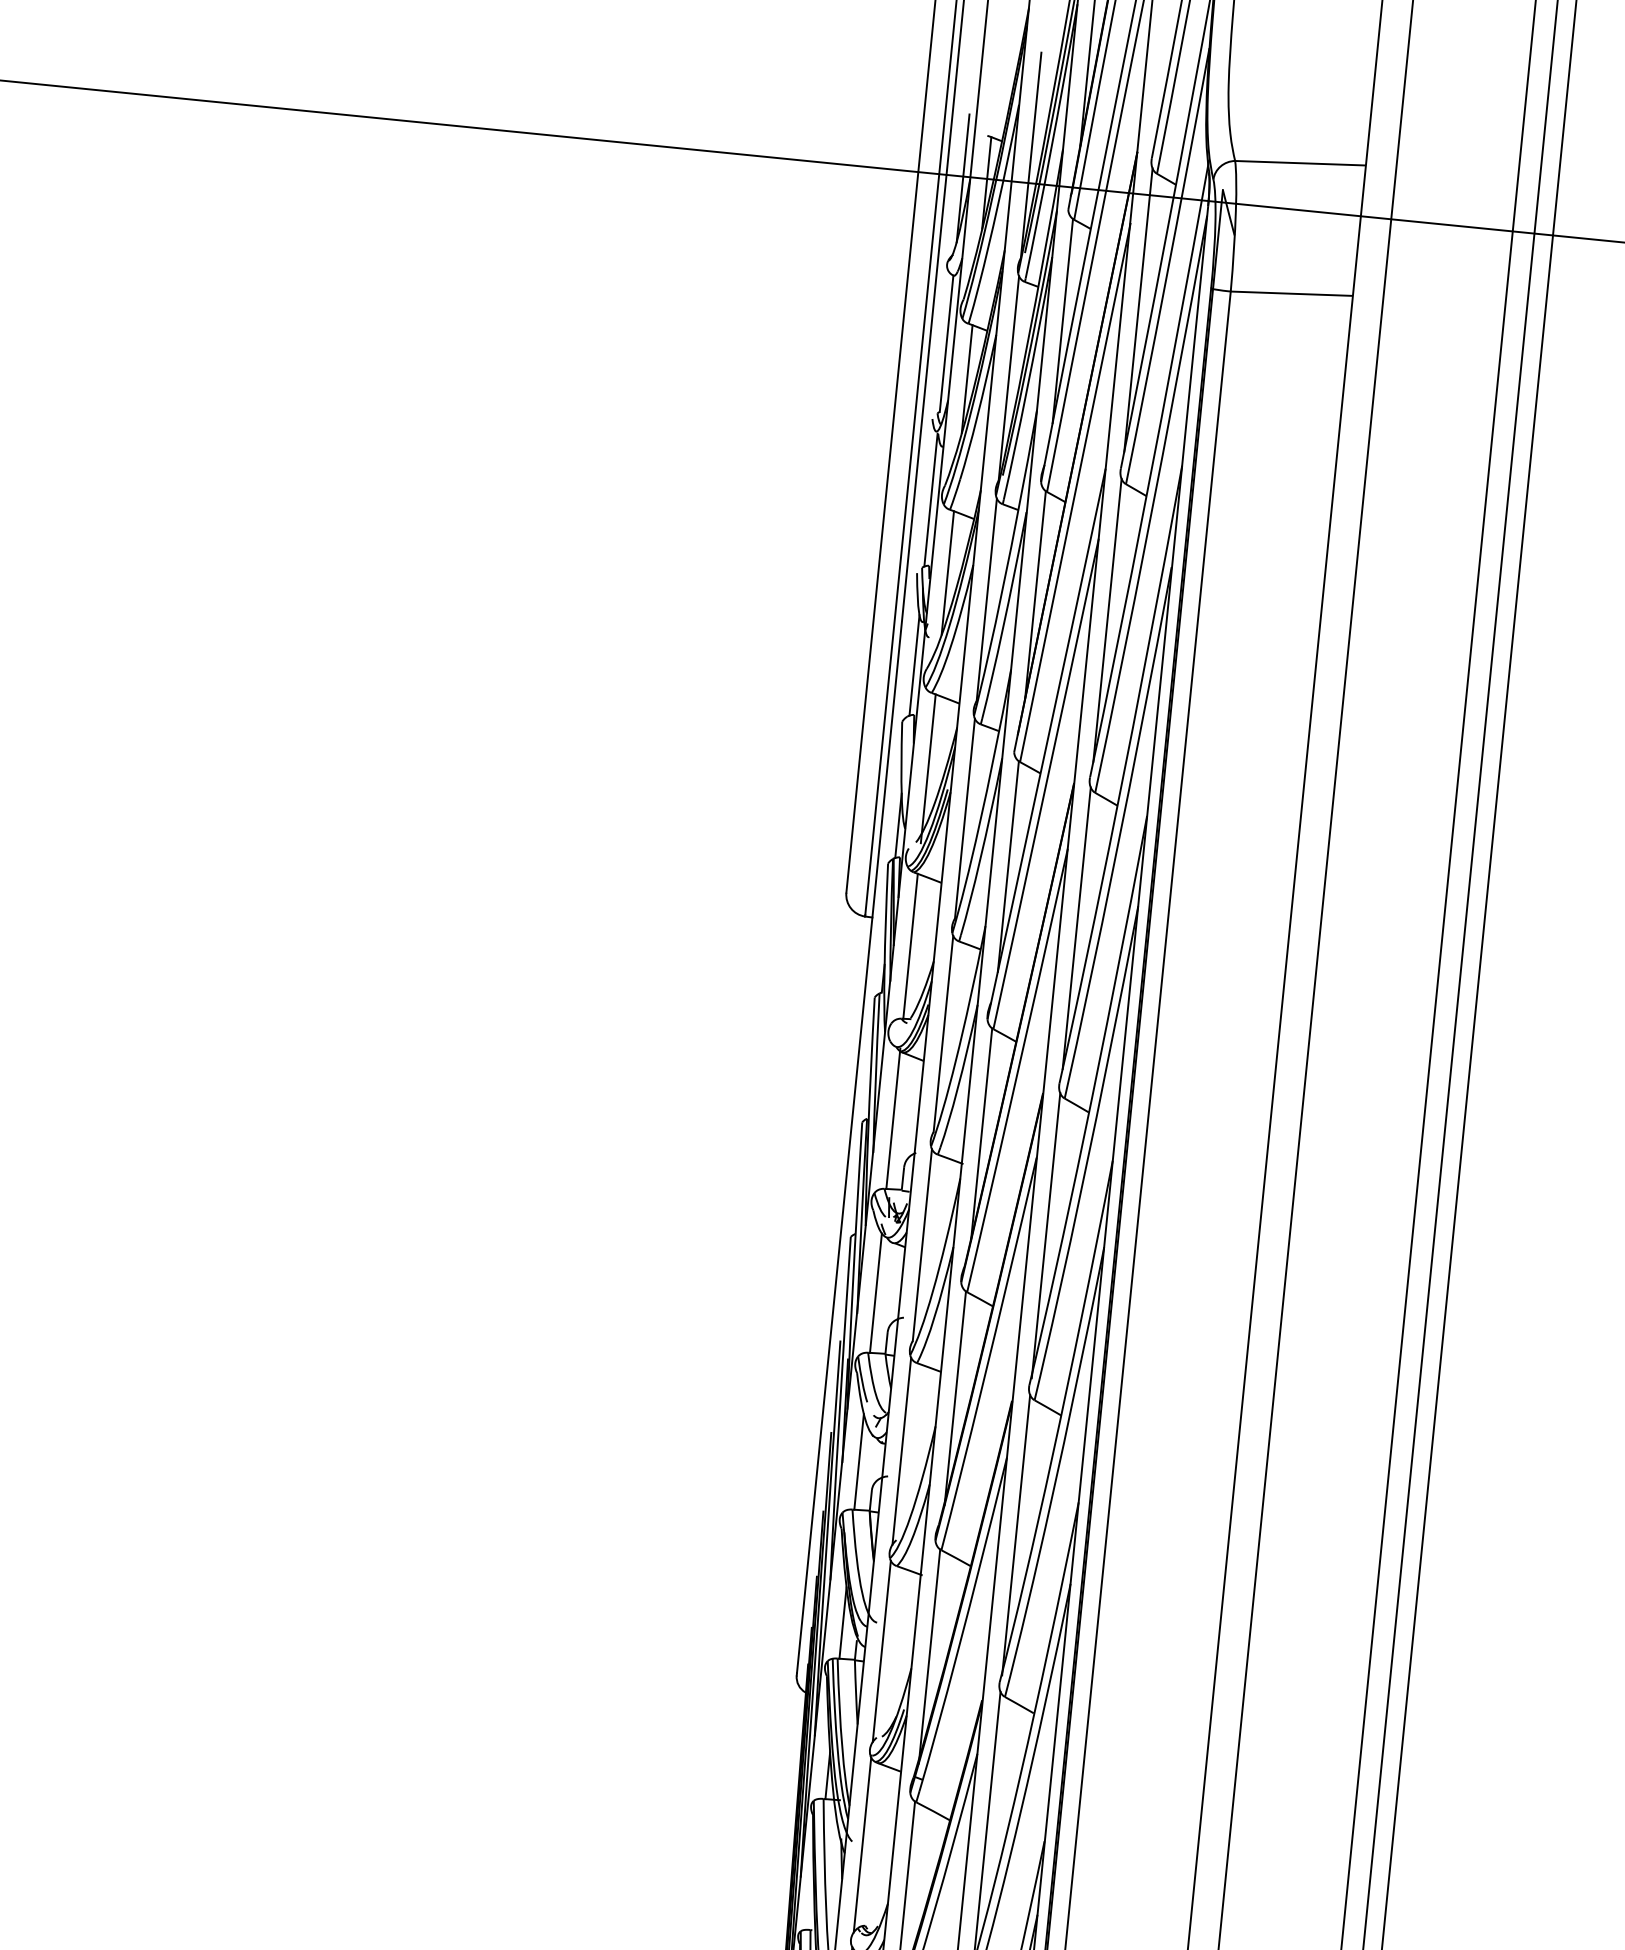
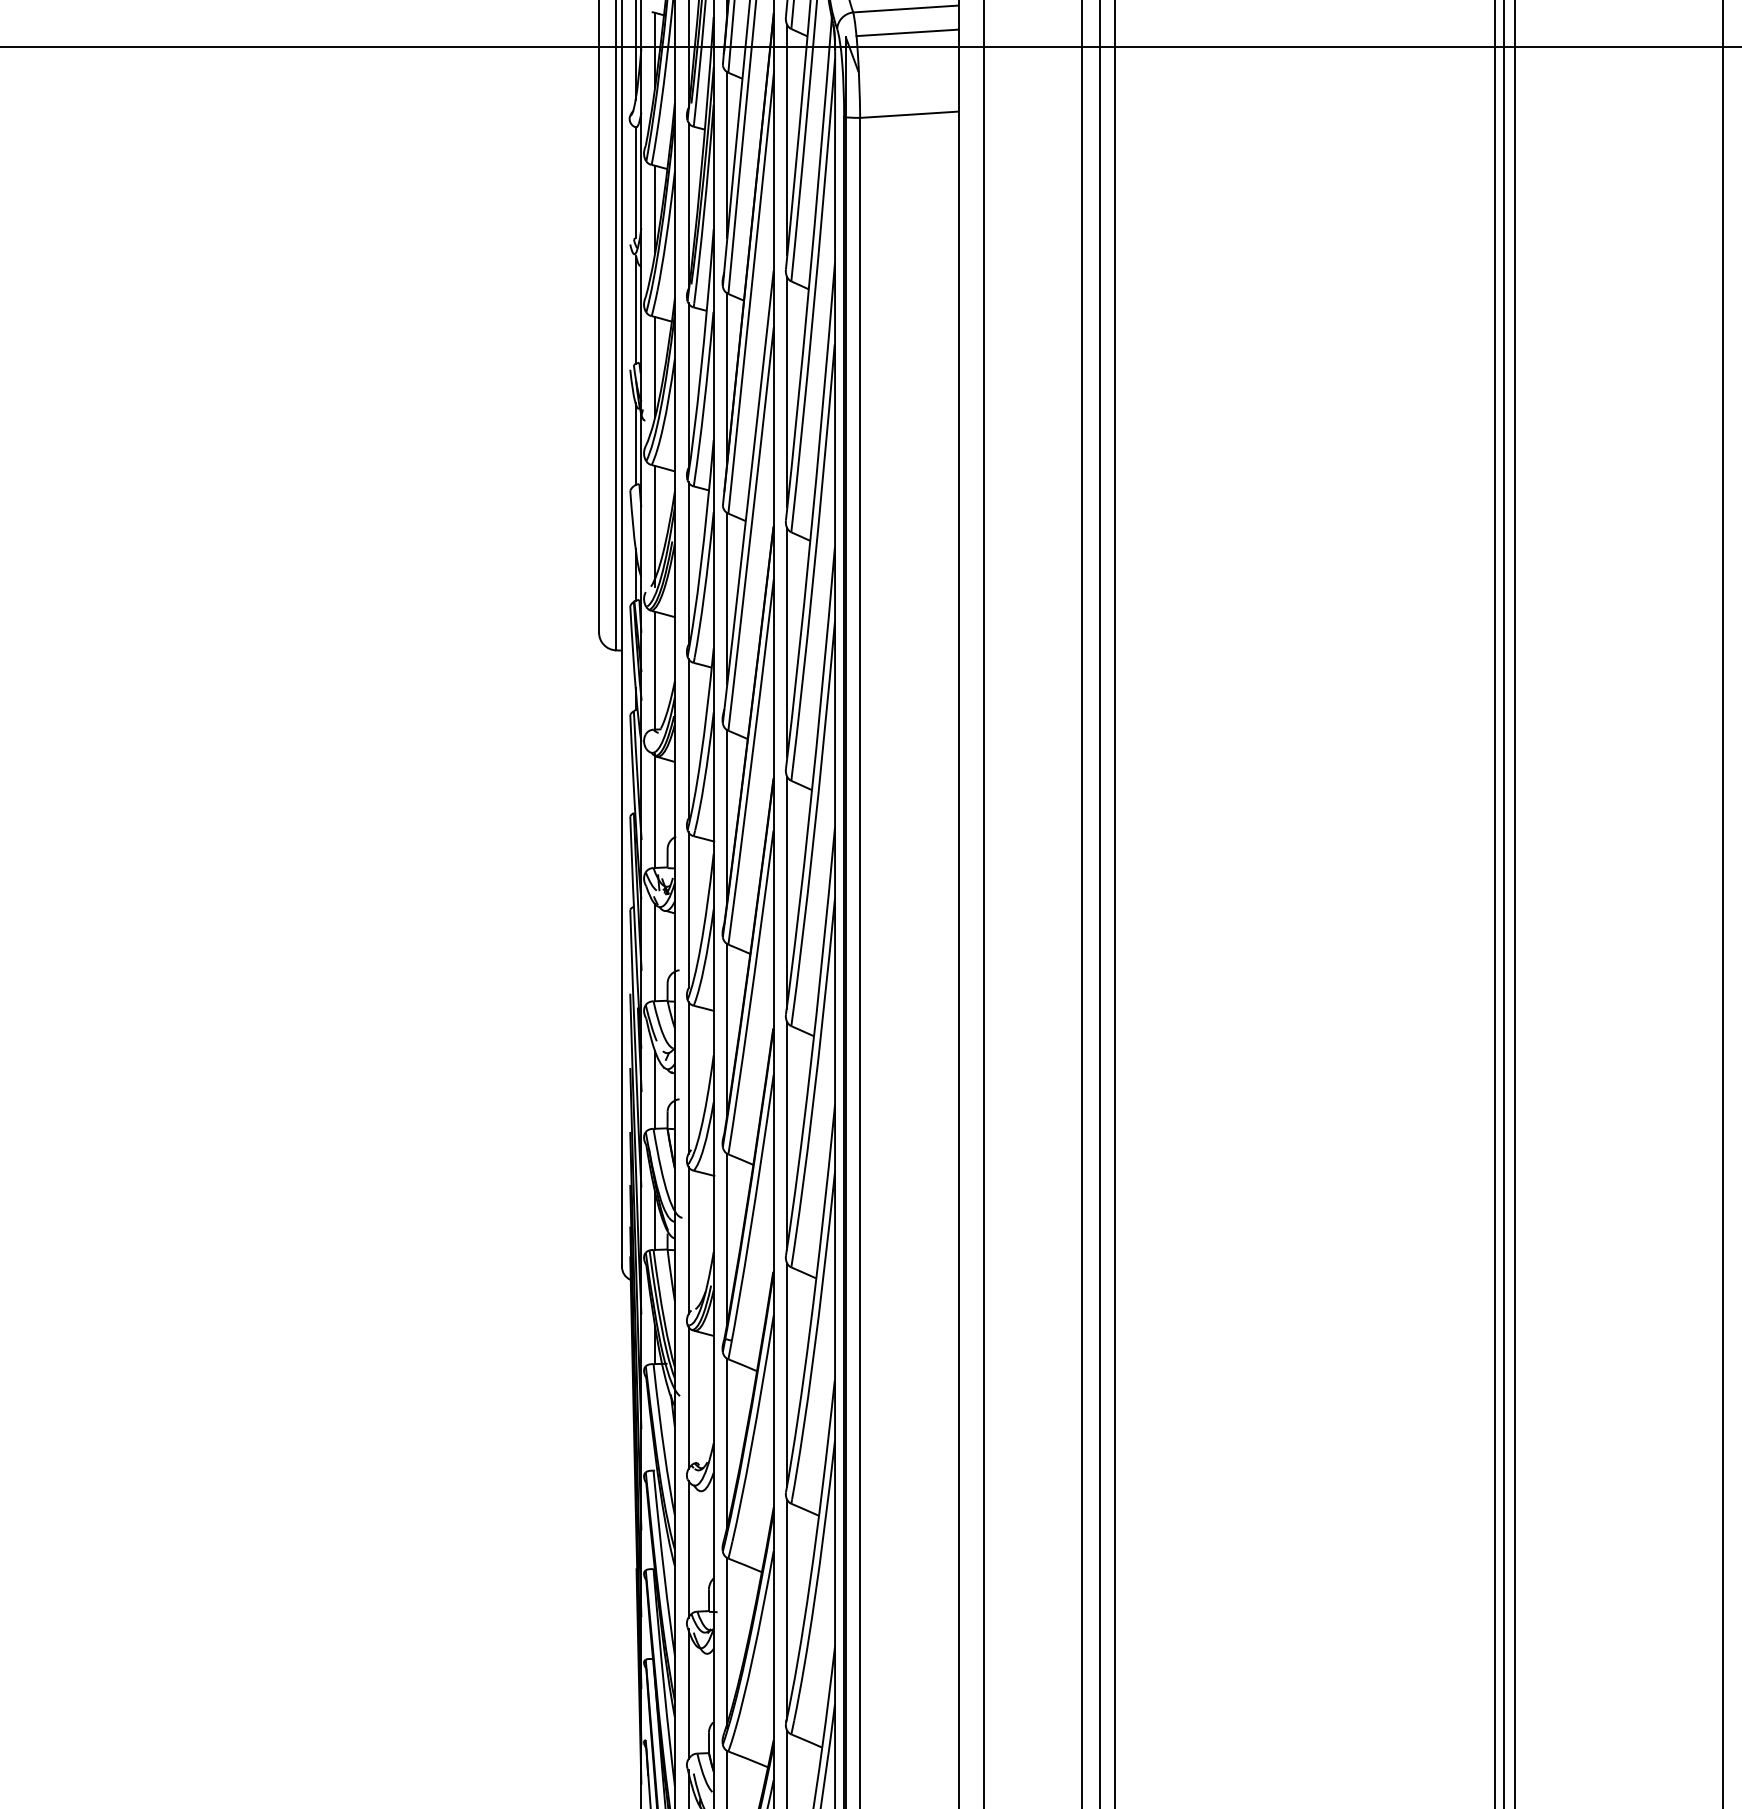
line: (1299, 192) -> (907, 32), added

